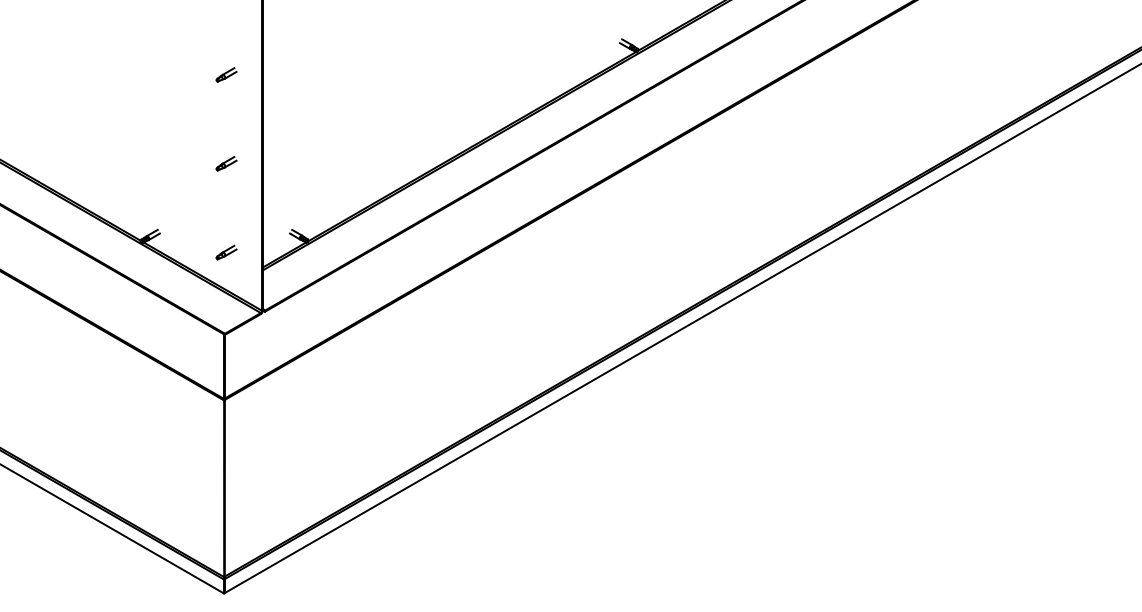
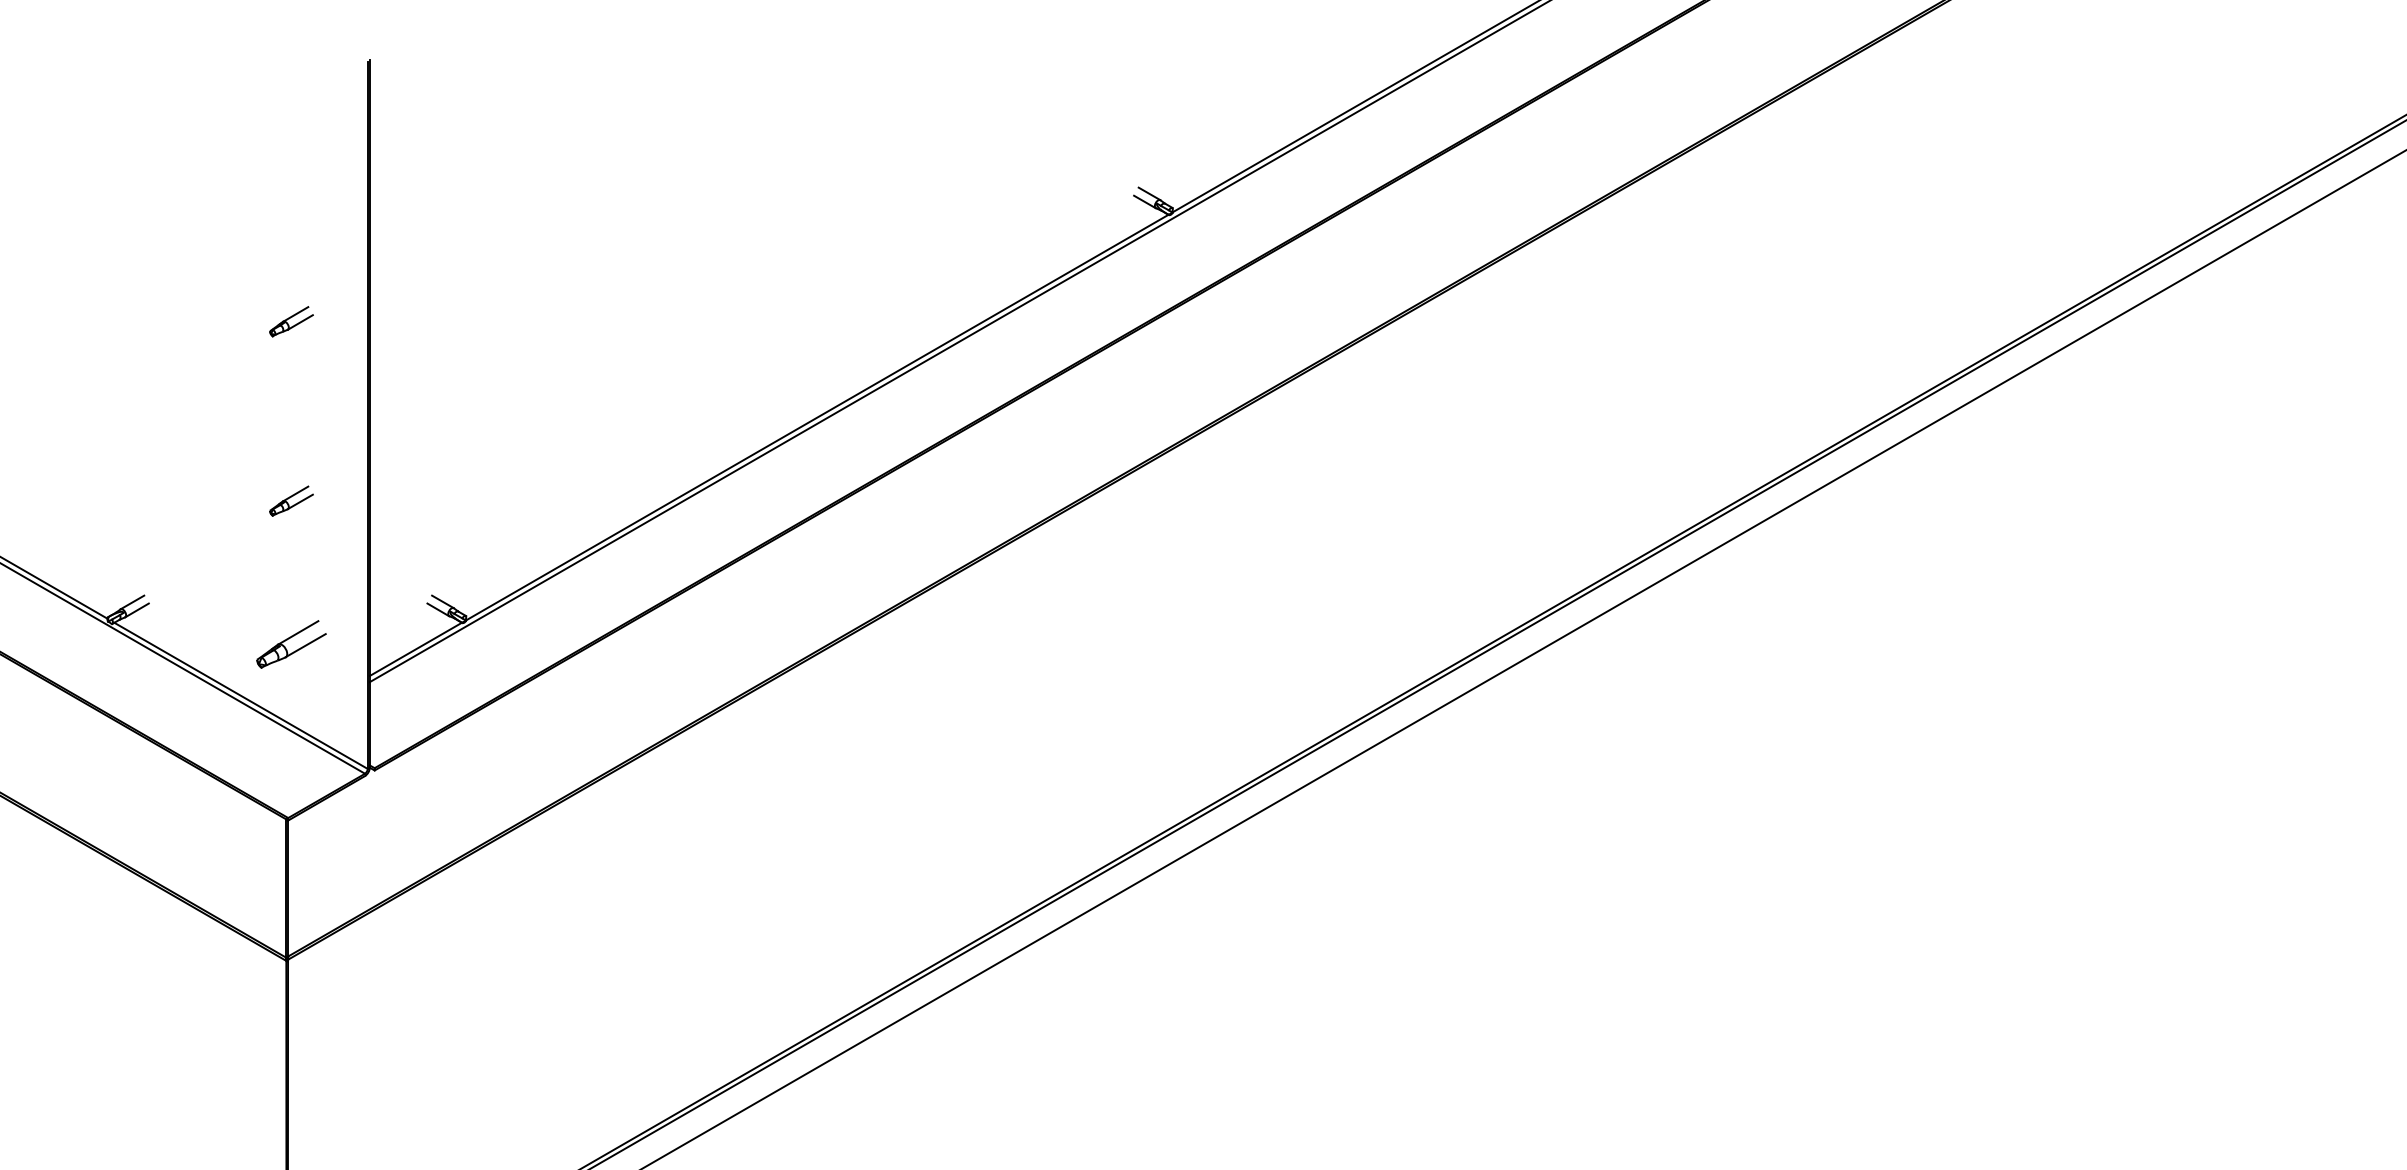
part: (226, 74) -> (291, 320), moved
part: (226, 163) -> (291, 500), moved
part: (226, 252) -> (291, 644), size x1.6

